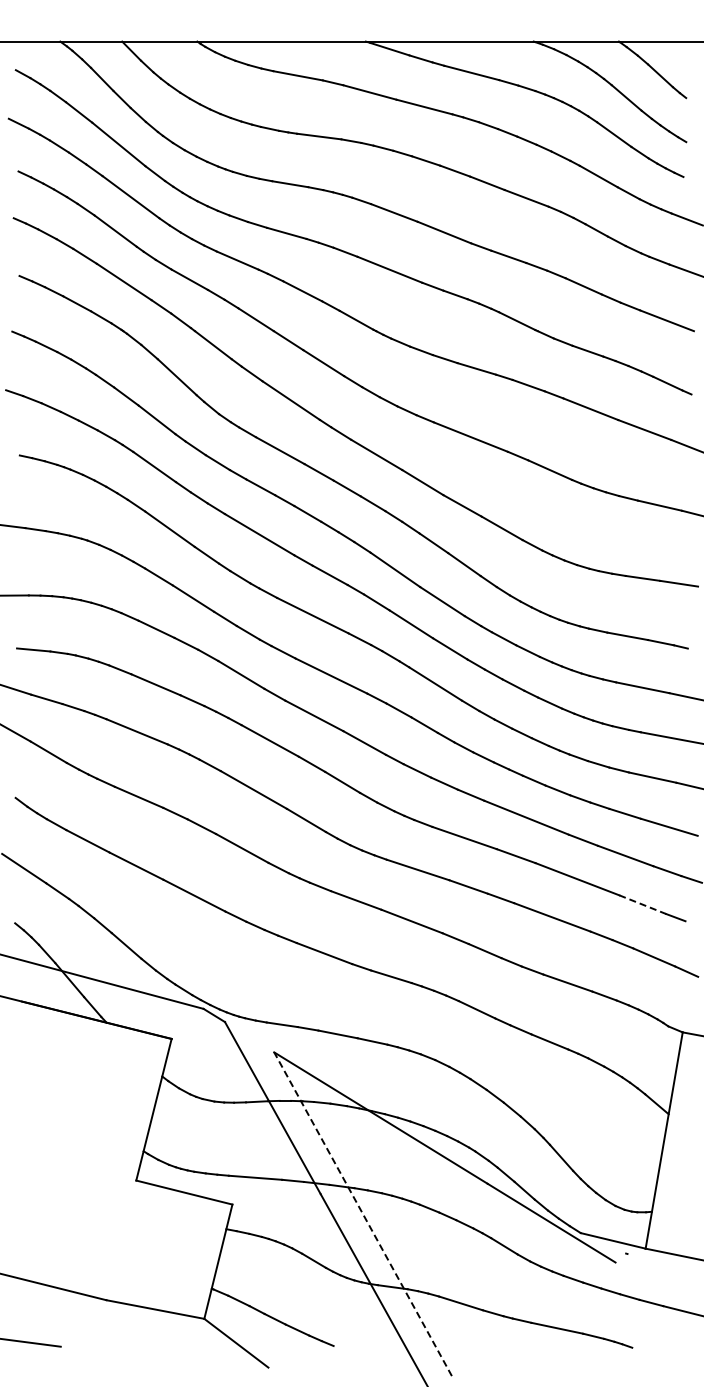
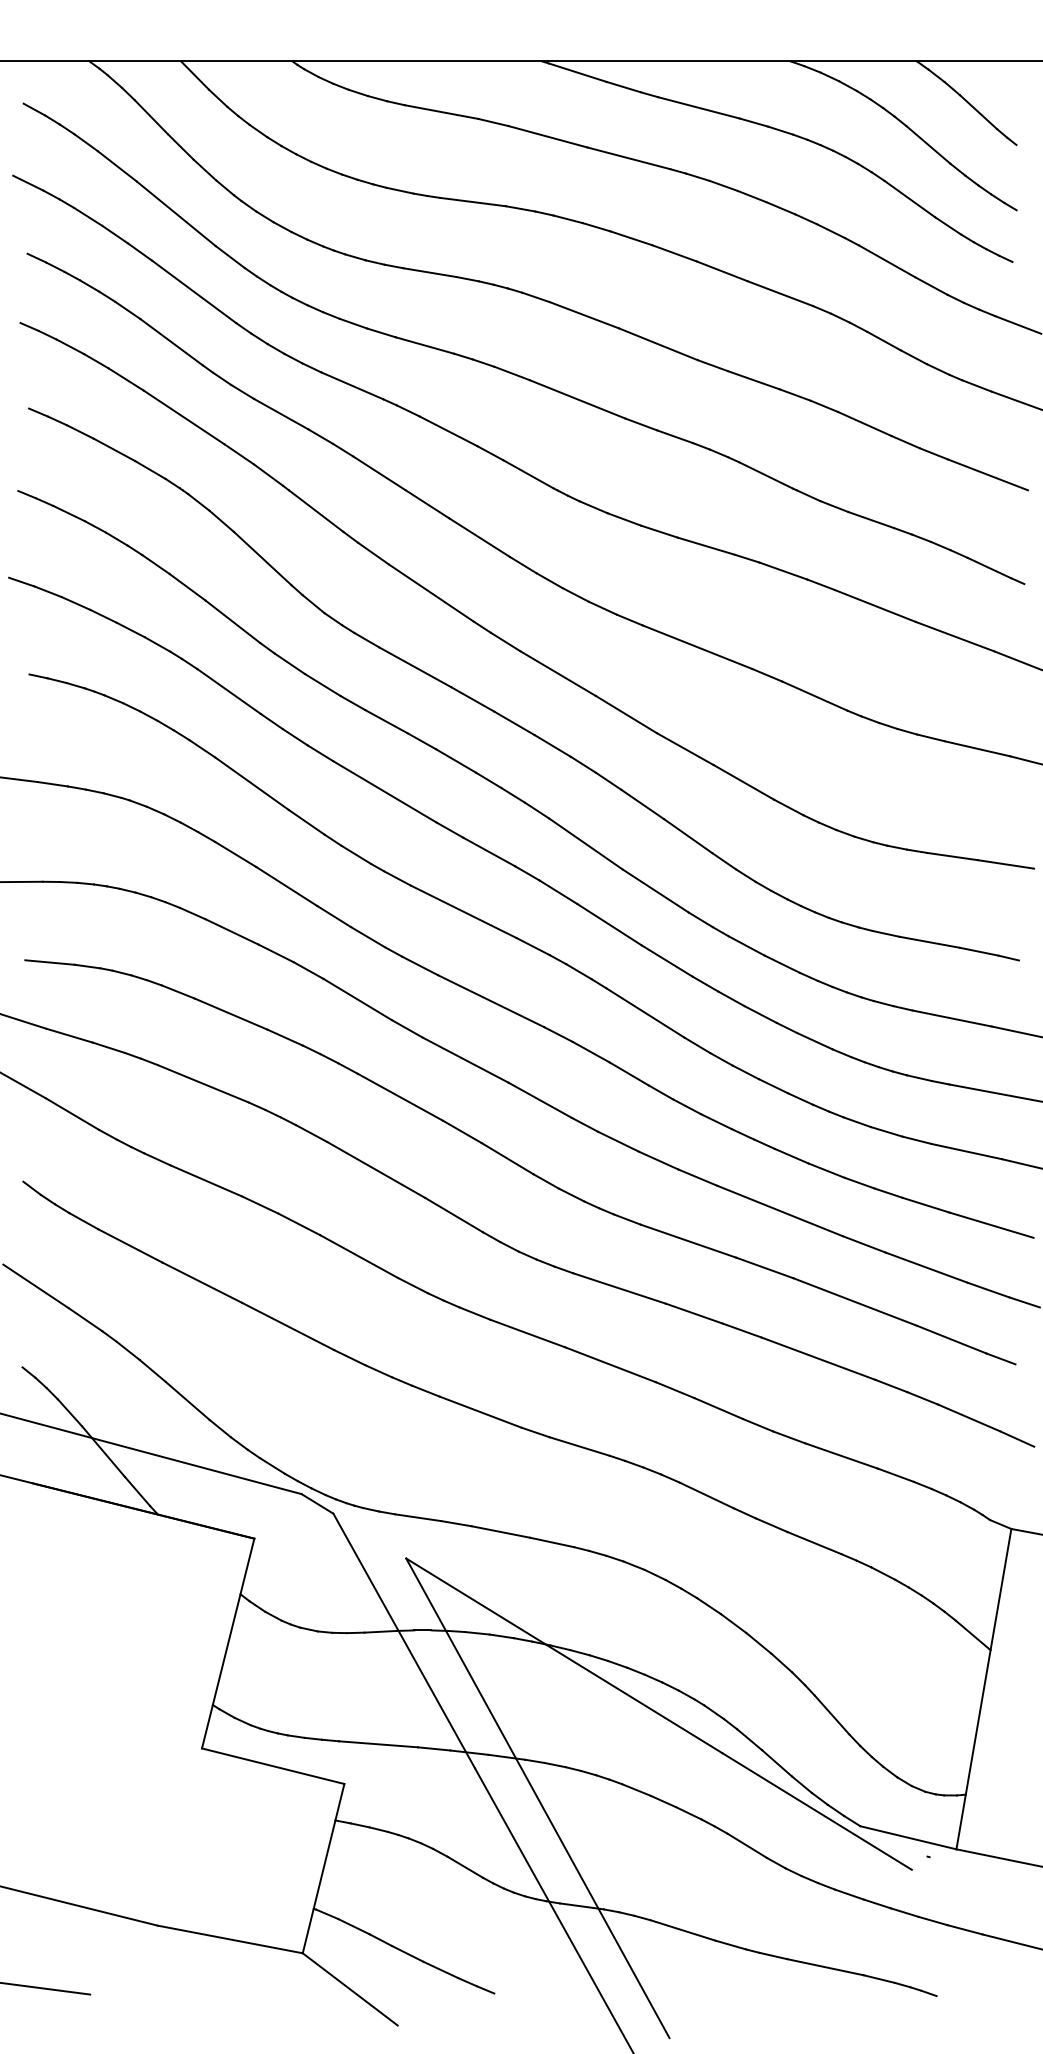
line: (643, 904) -> (953, 1339), dashed -> solid
line: (363, 1214) -> (538, 1798), dashed -> solid

